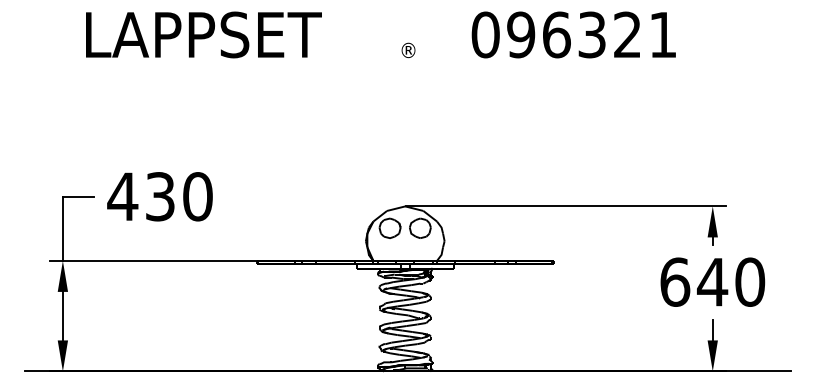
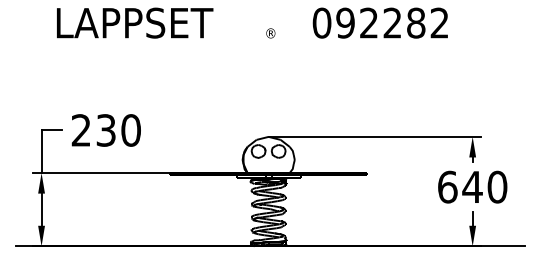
text: (610, 33) -> (404, 22), 096321 -> 092282
text: (123, 196) -> (81, 130), 430 -> 230

